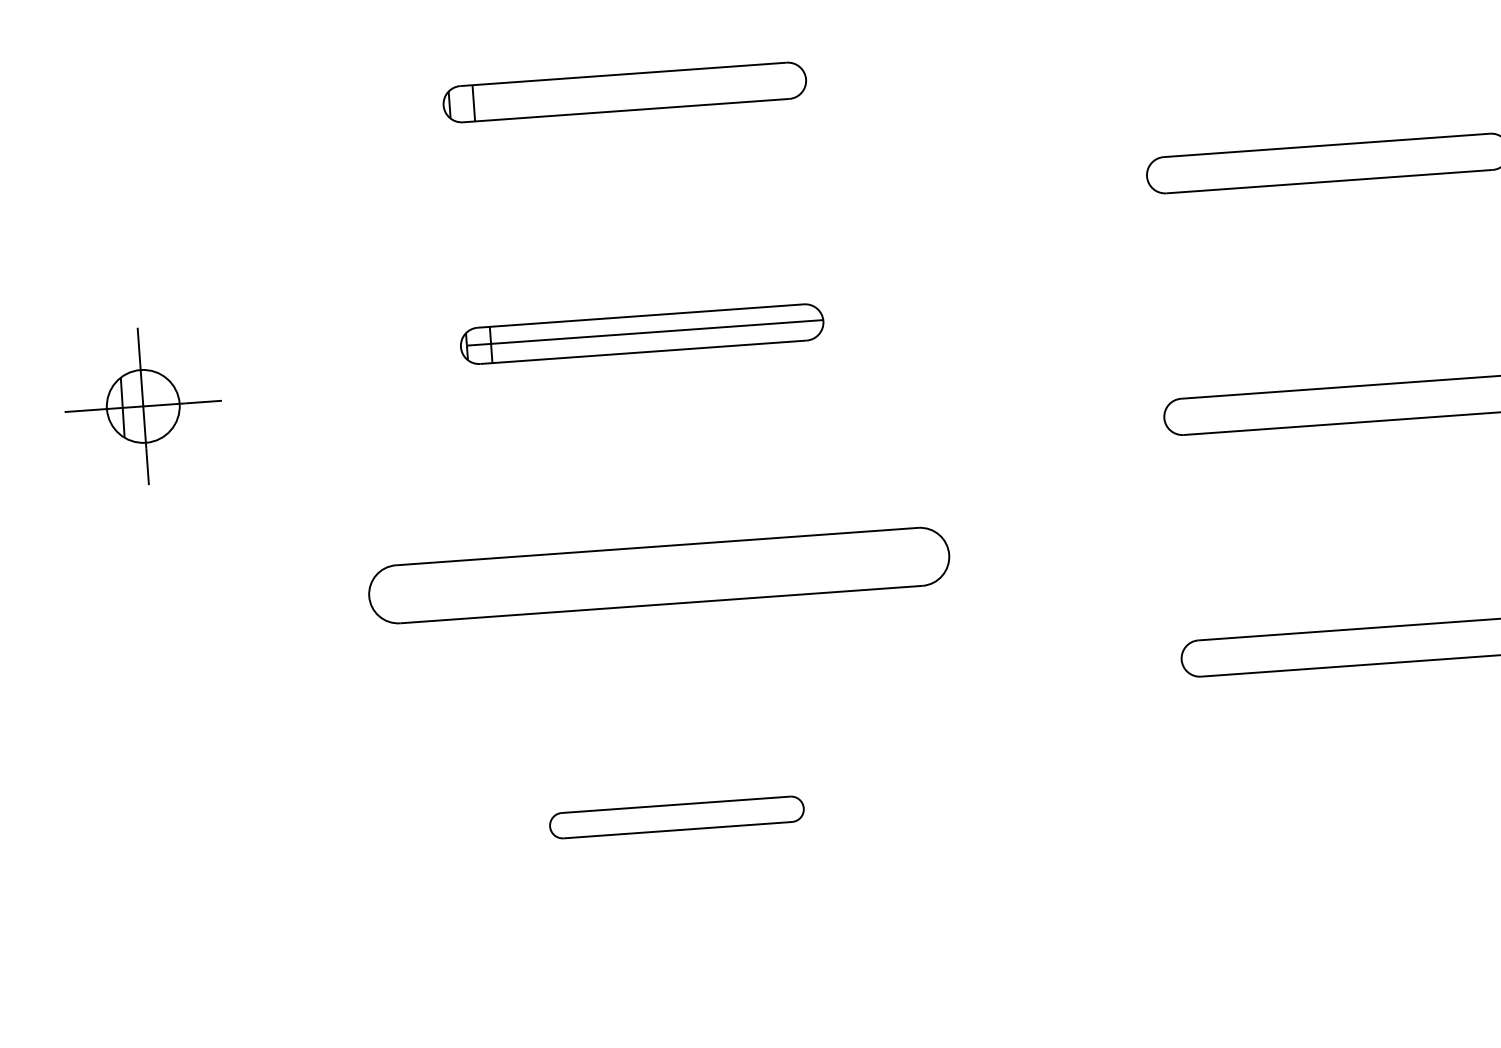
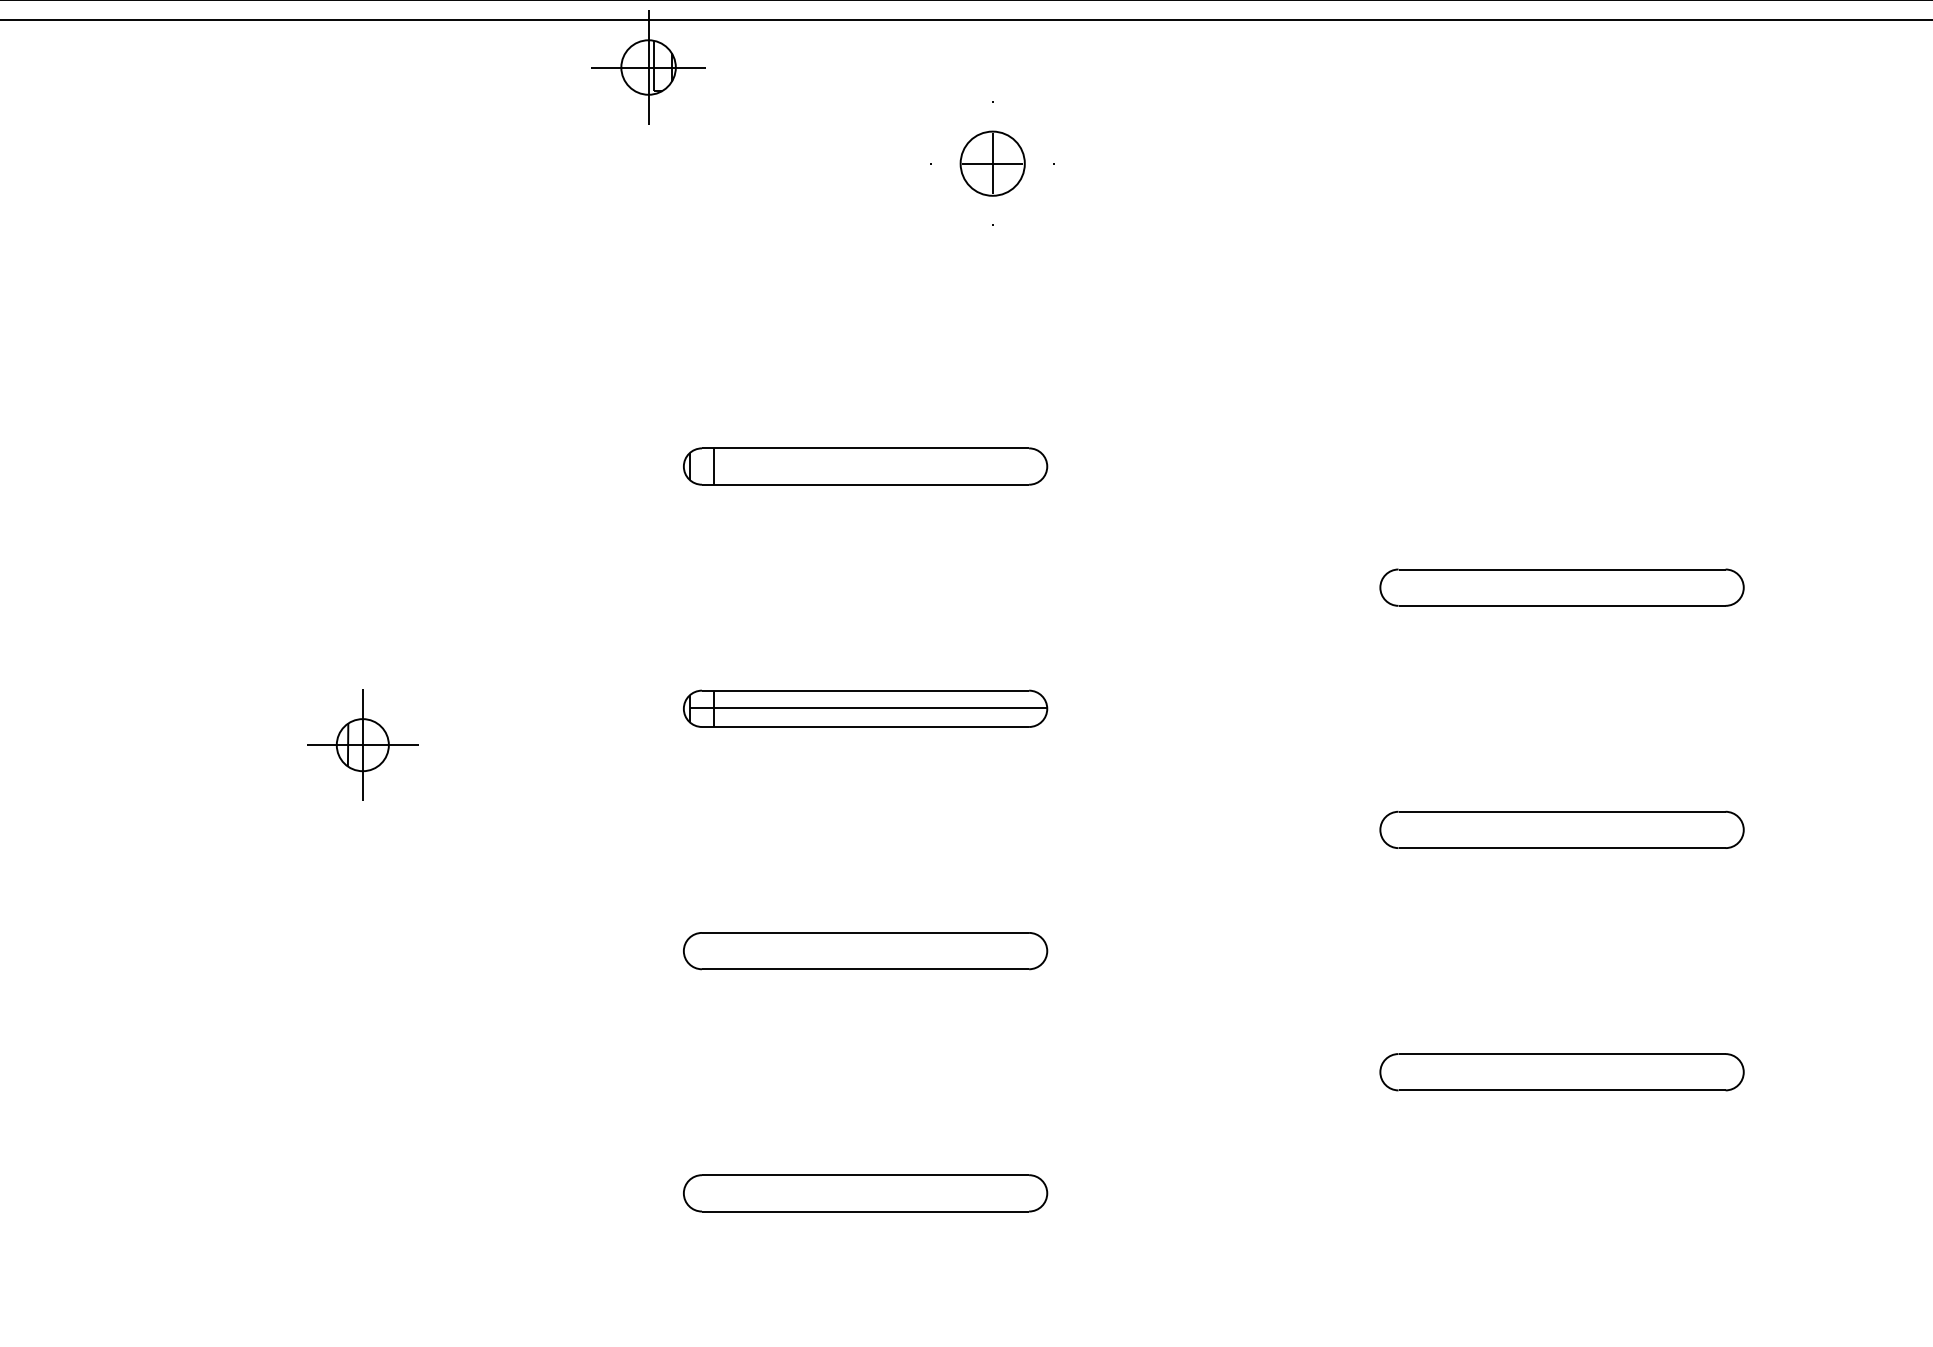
part: (142, 405) -> (362, 744), size x0.71
part: (659, 576) -> (865, 951), size x0.62
part: (676, 817) -> (865, 1193), size x1.43

